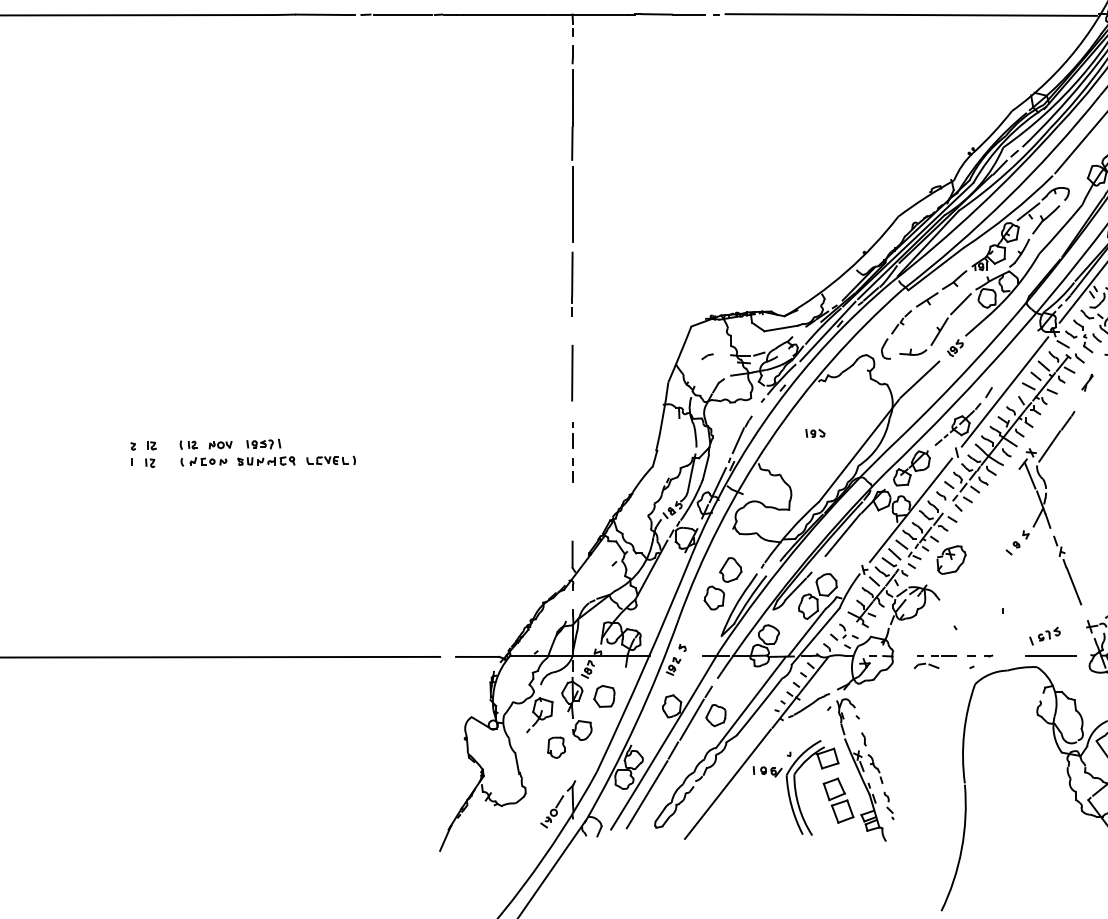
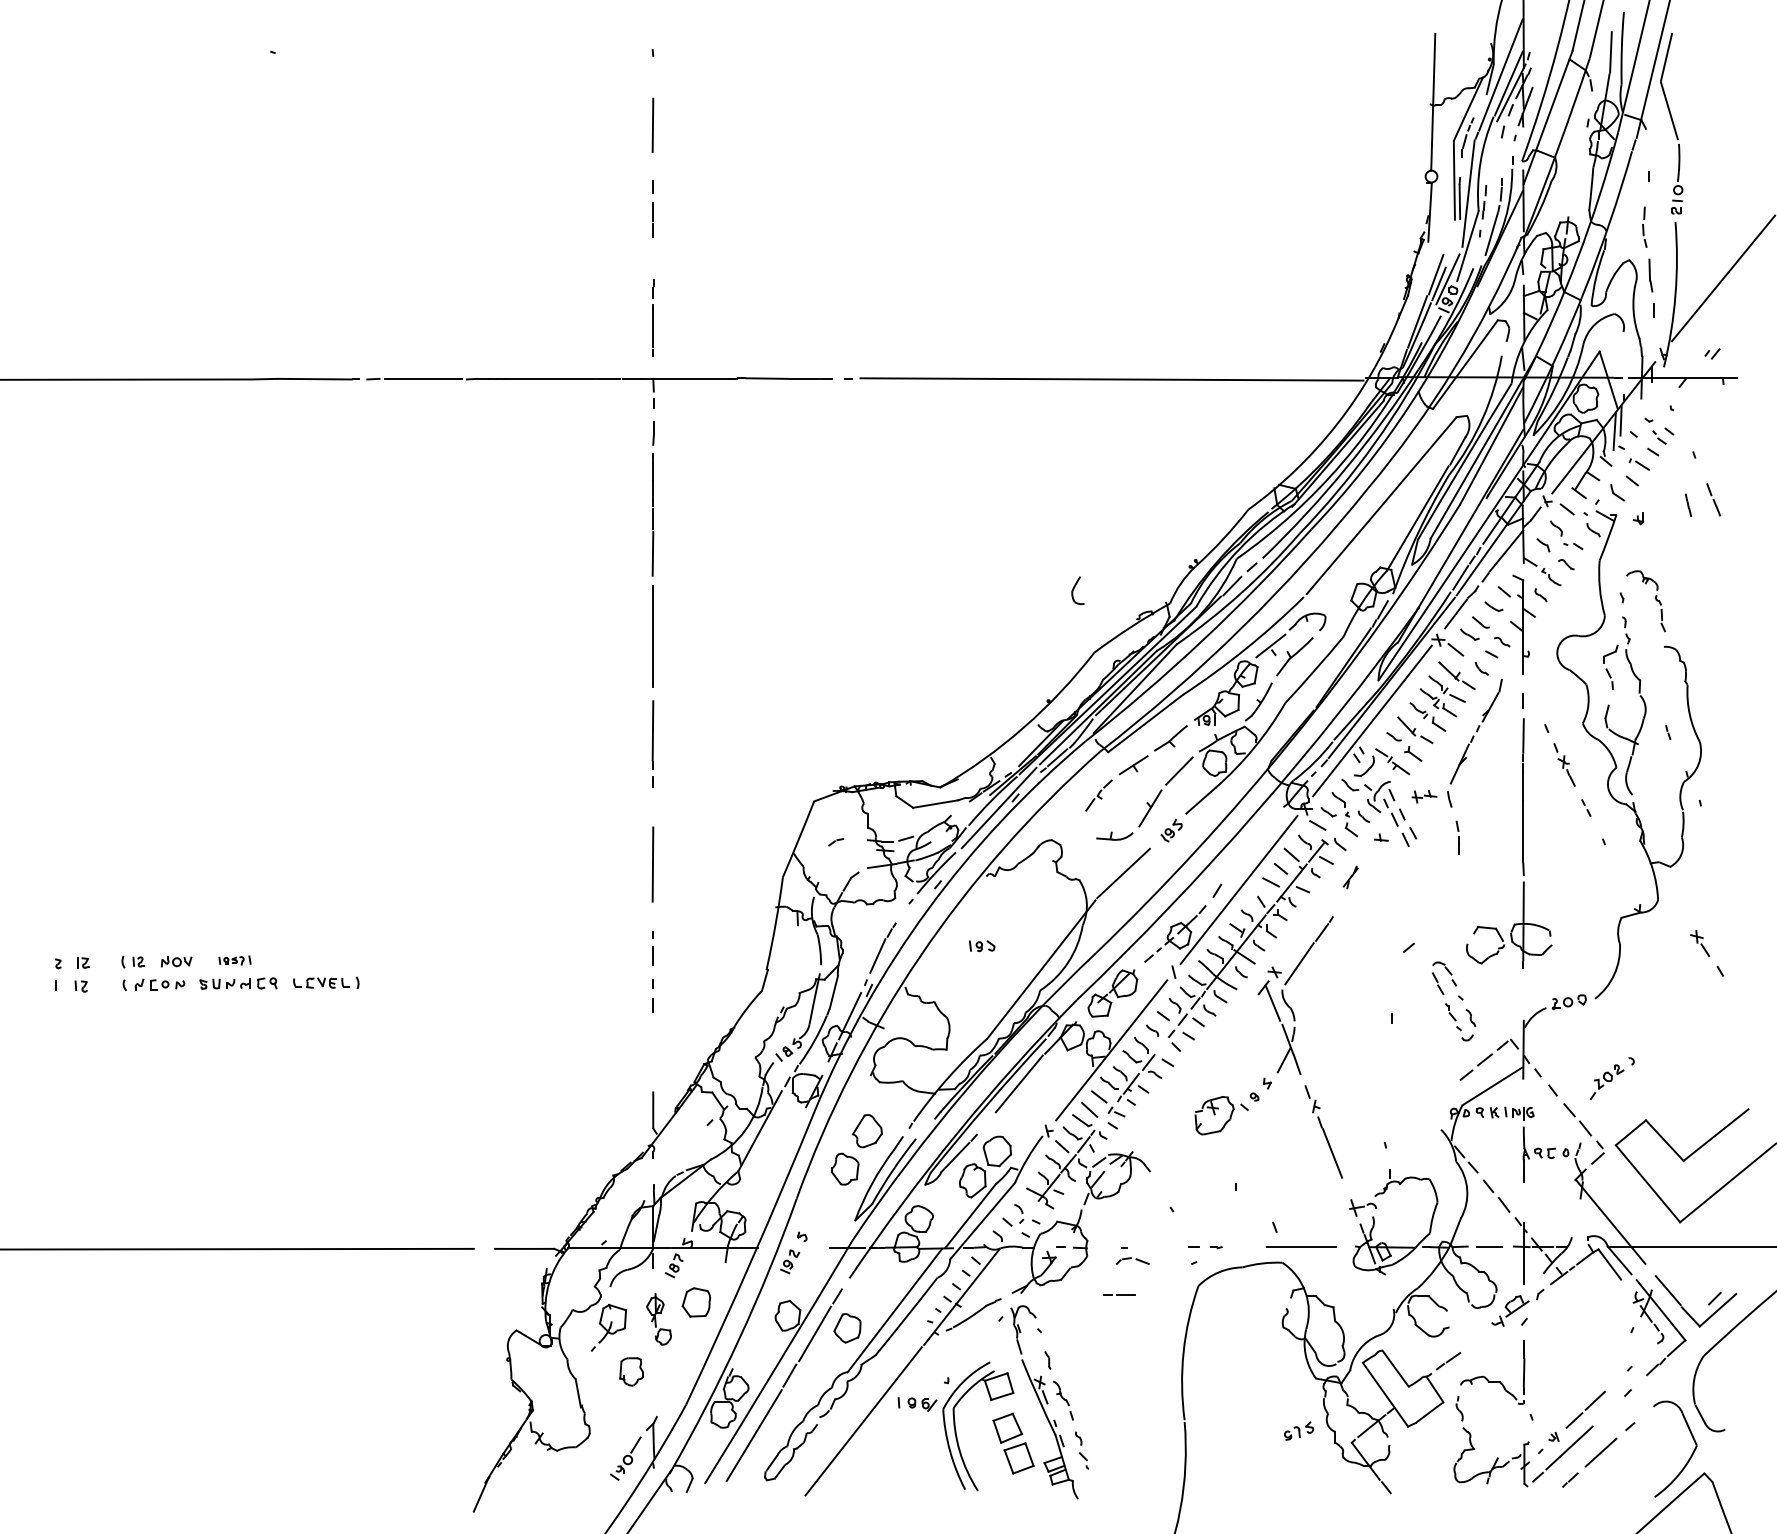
part: (885, 348) -> (1077, 590), moved
part: (263, 444) -> (234, 960), size x0.7
part: (951, 559) -> (1214, 1115), moved
part: (1049, 633) -> (1299, 1430), moved
line: (944, 655) -> (1119, 1294), moved
part: (576, 709) -> (658, 1319), size x0.6

